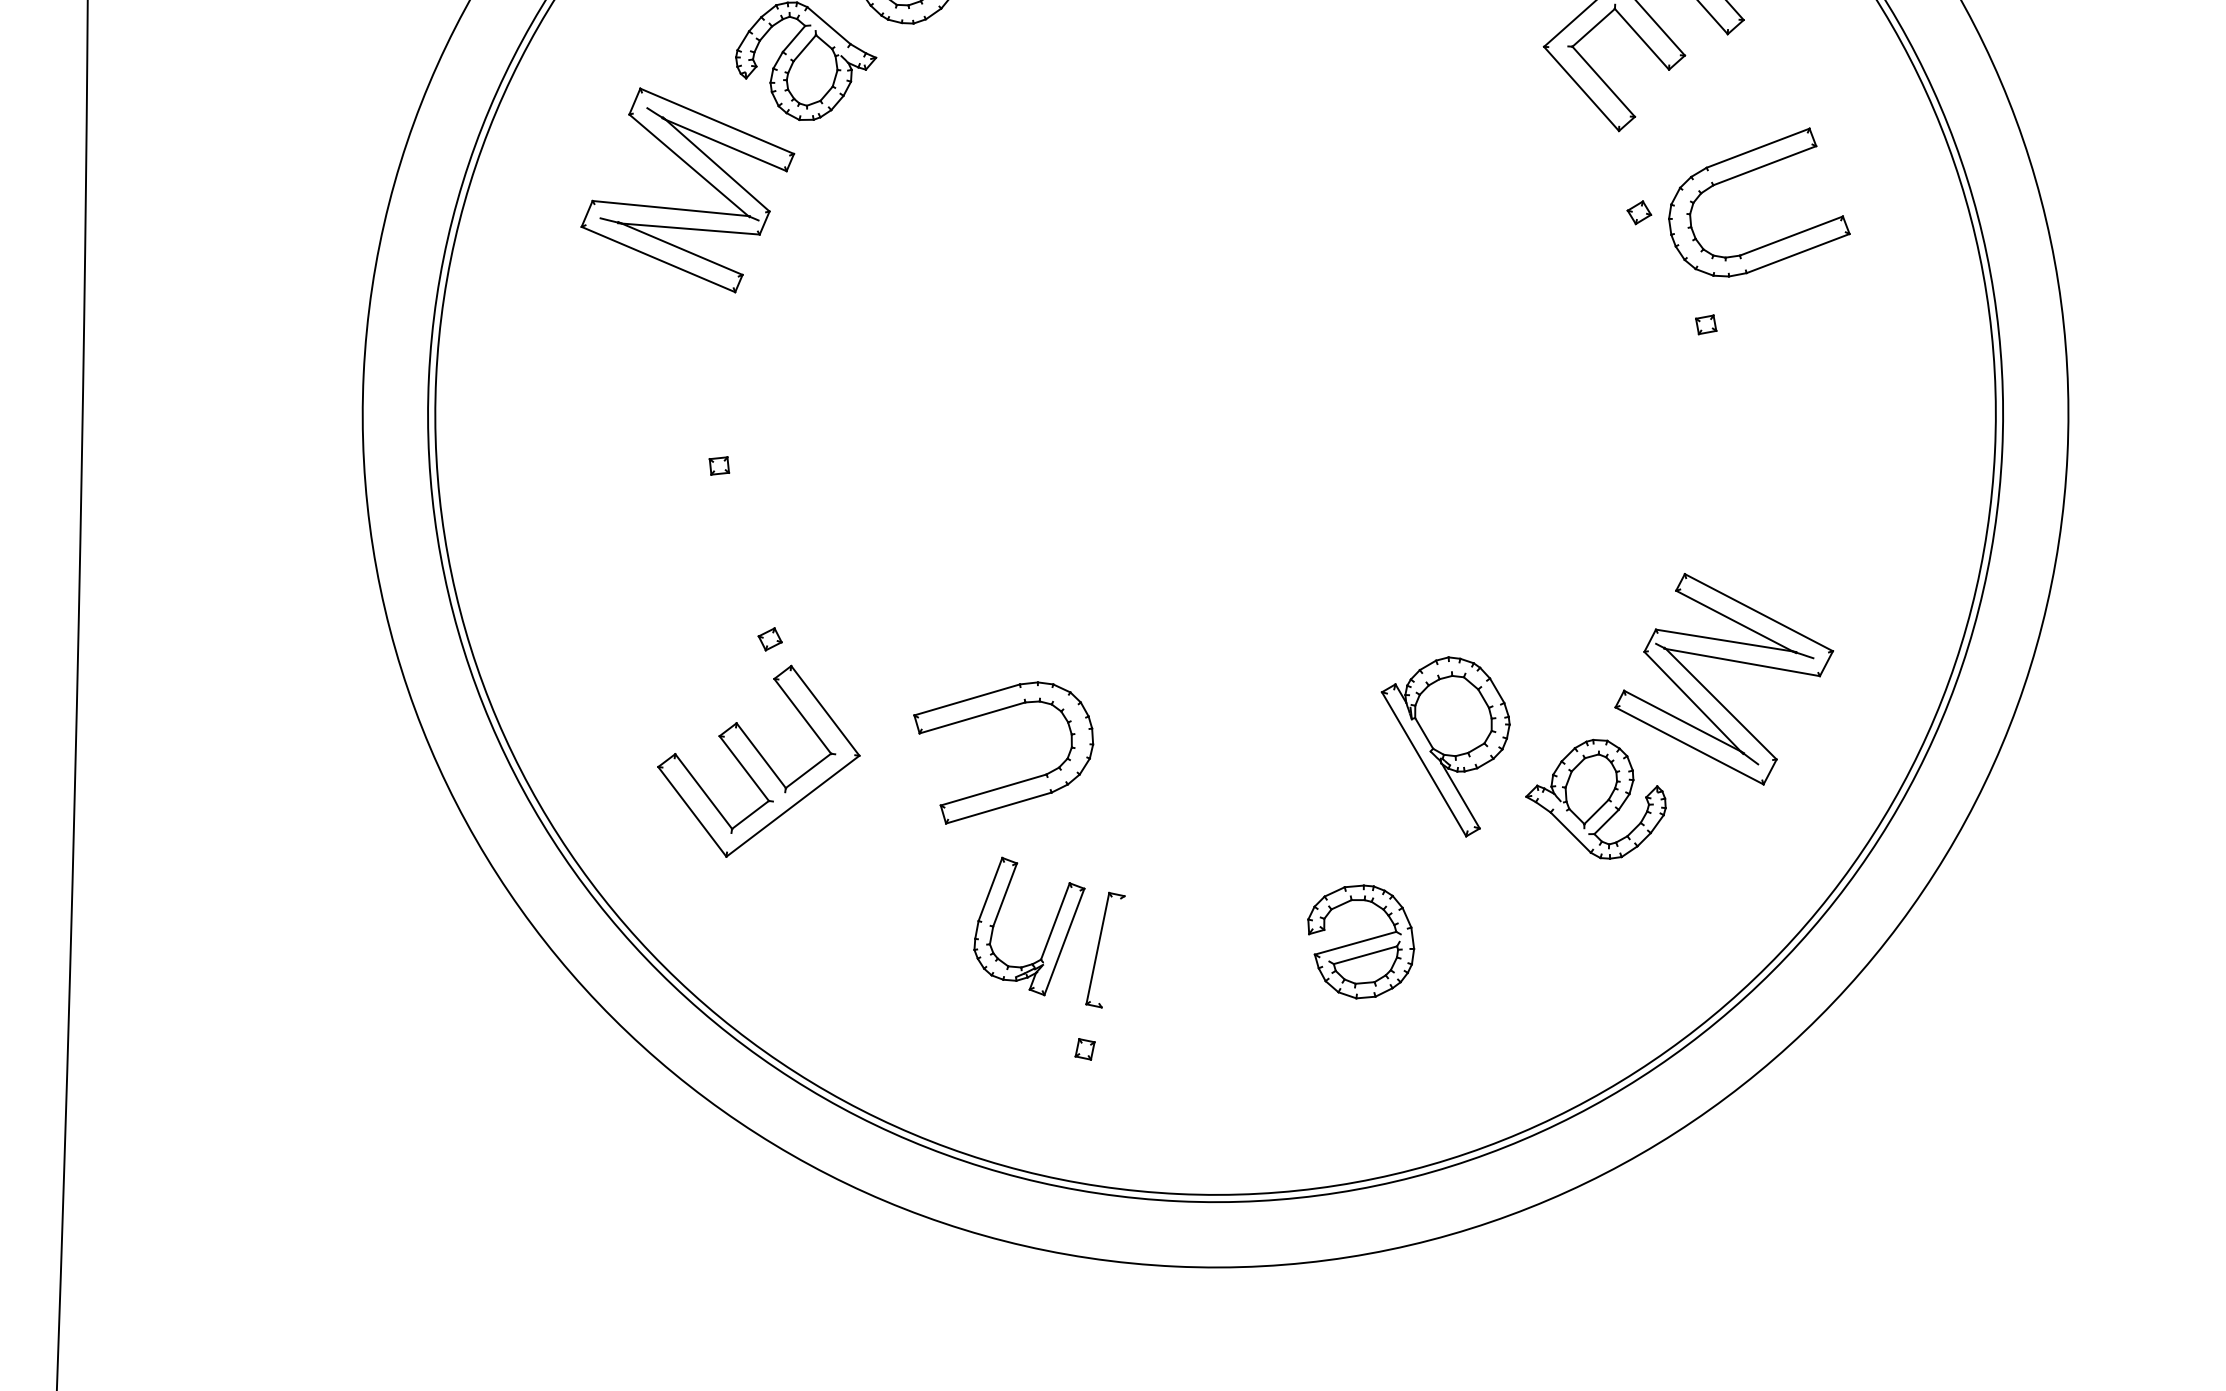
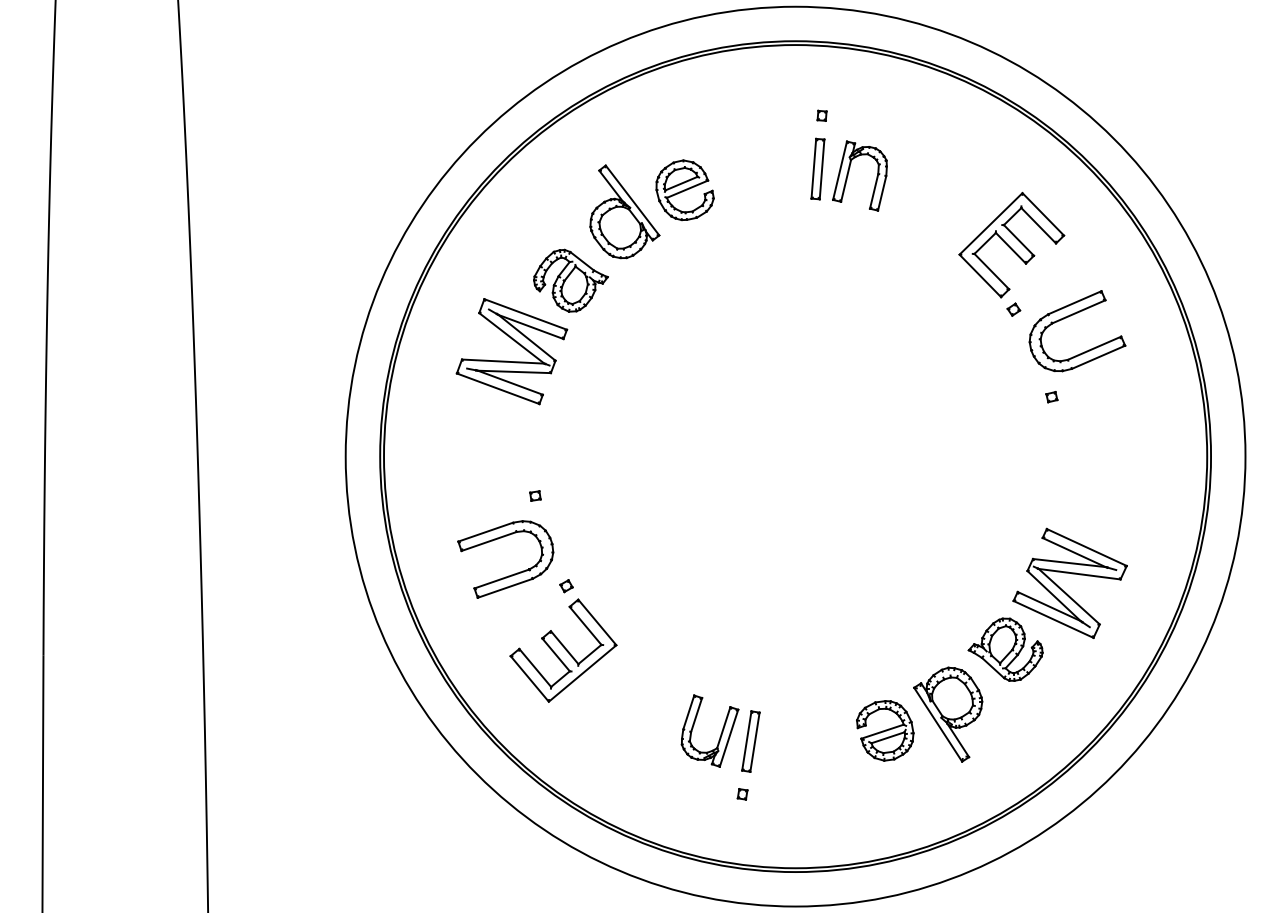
part: (1638, 212) -> (1013, 309), moved
part: (1444, 745) -> (948, 714), moved
part: (1012, 782) -> (511, 574), moved
line: (1112, 950) -> (754, 741), added

